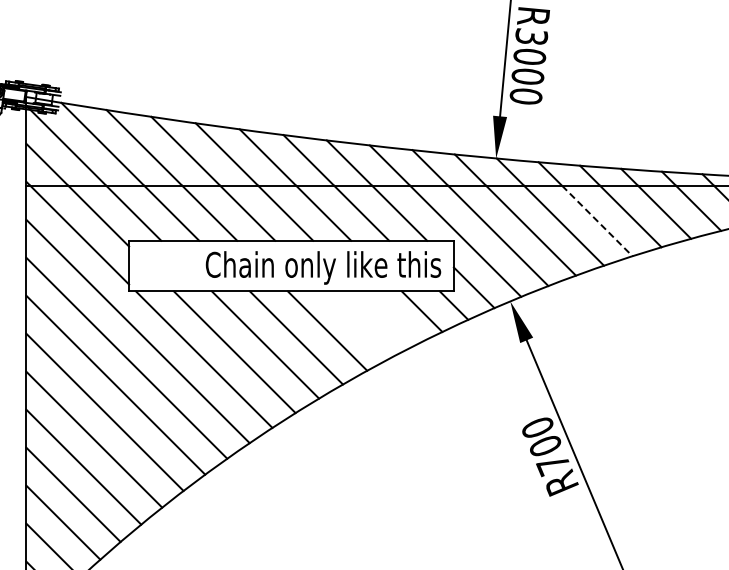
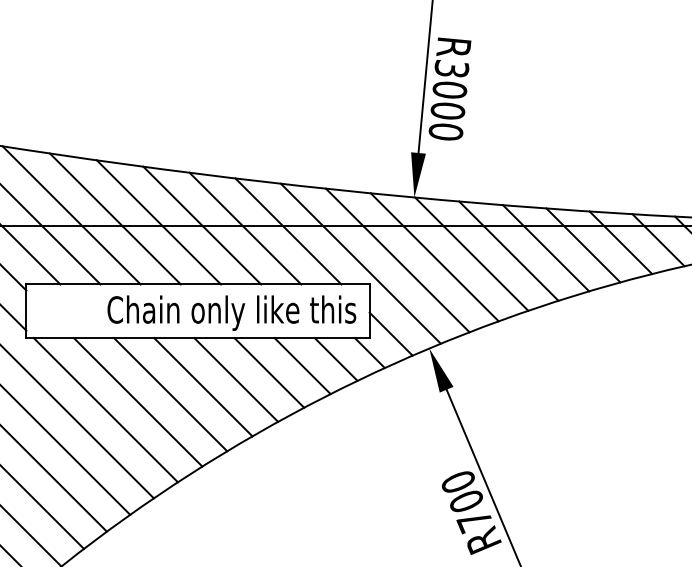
line: (597, 221) -> (521, 264), dashed -> solid
line: (389, 317) -> (301, 365), added
line: (358, 324) -> (268, 372), added

